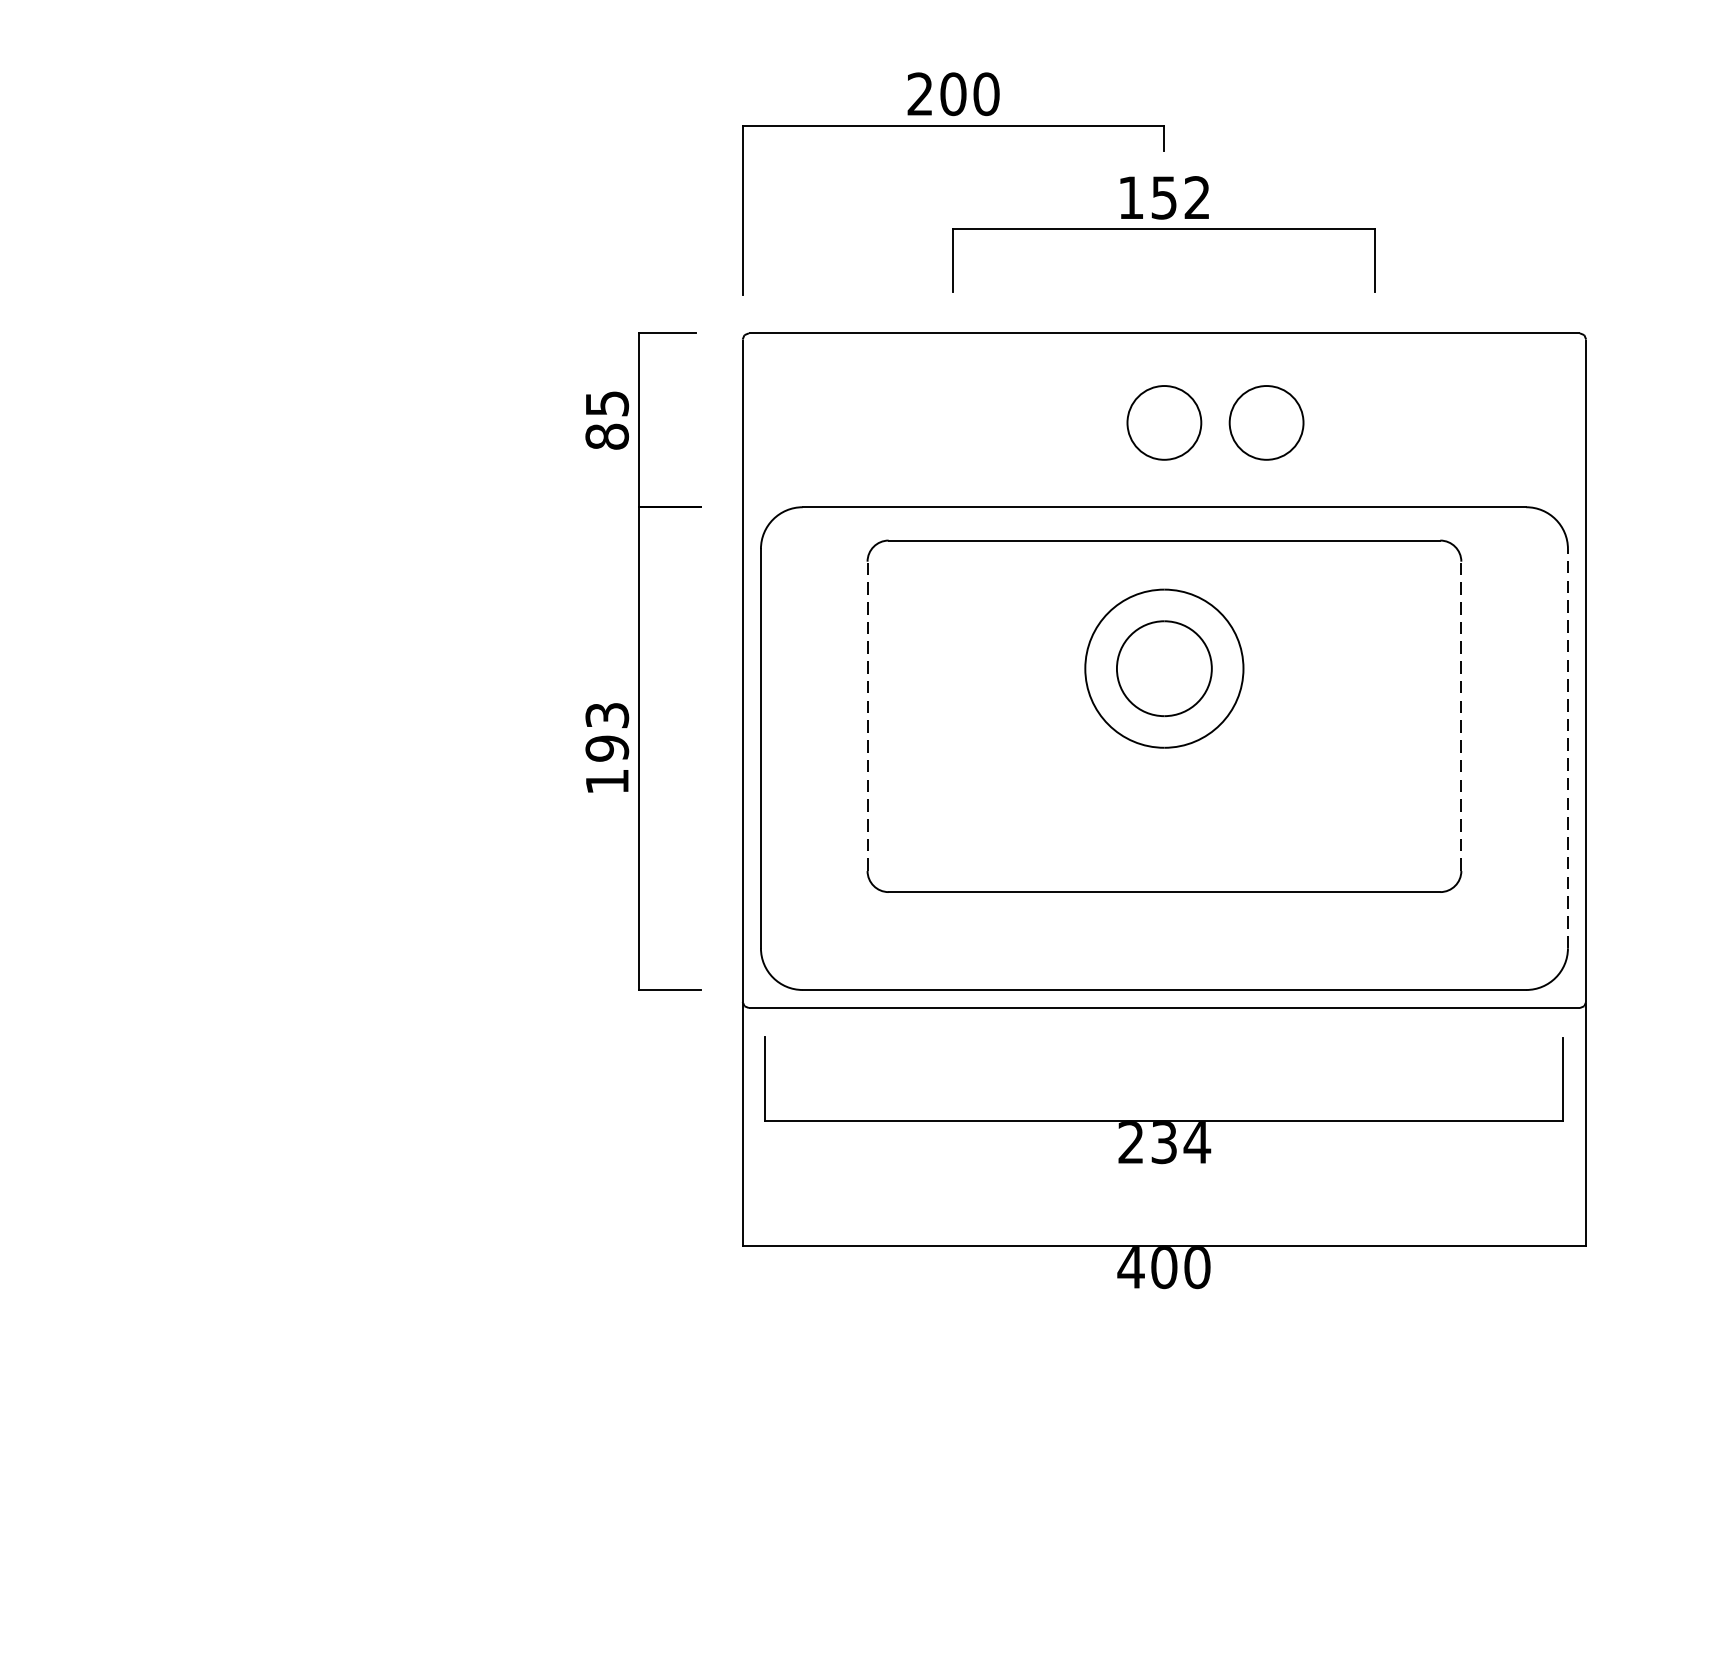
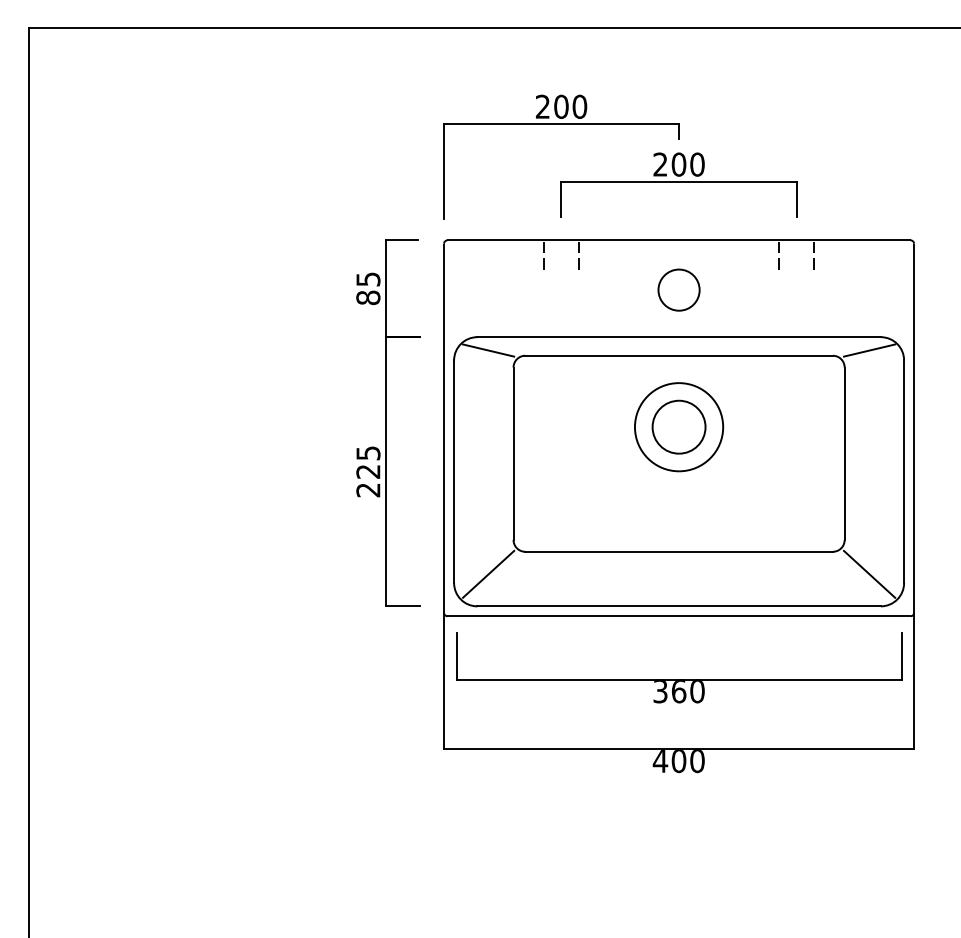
text: (1163, 197) -> (678, 164), 152 -> 200
line: (921, 358) -> (543, 254), added
line: (985, 358) -> (579, 254), added
line: (1344, 358) -> (779, 254), added
line: (1407, 358) -> (814, 254), added
circle: (1265, 421) -> (735, 289), removed
line: (822, 531) -> (488, 350), added
line: (1505, 531) -> (869, 350), added
line: (867, 715) -> (513, 453), dashed -> solid
line: (1461, 715) -> (844, 453), dashed -> solid
text: (607, 748) -> (368, 471), 193 -> 225
line: (1568, 748) -> (904, 471), dashed -> solid
line: (822, 931) -> (488, 573), added
line: (1505, 931) -> (869, 573), added
text: (1165, 1144) -> (679, 692), 234 -> 360

